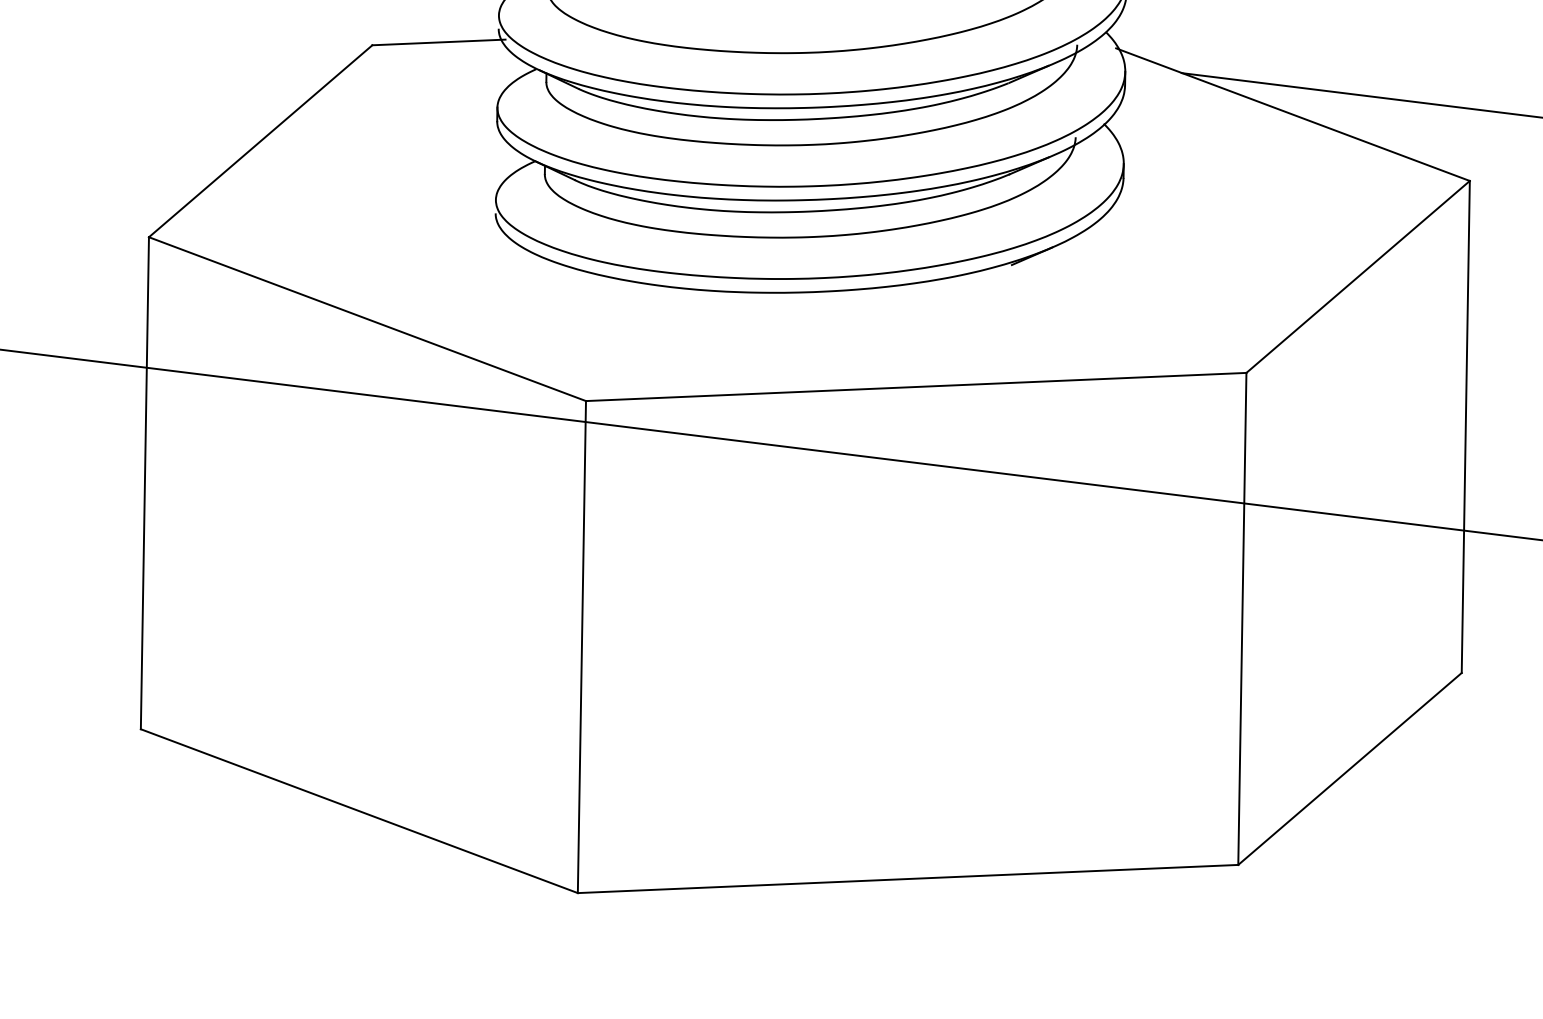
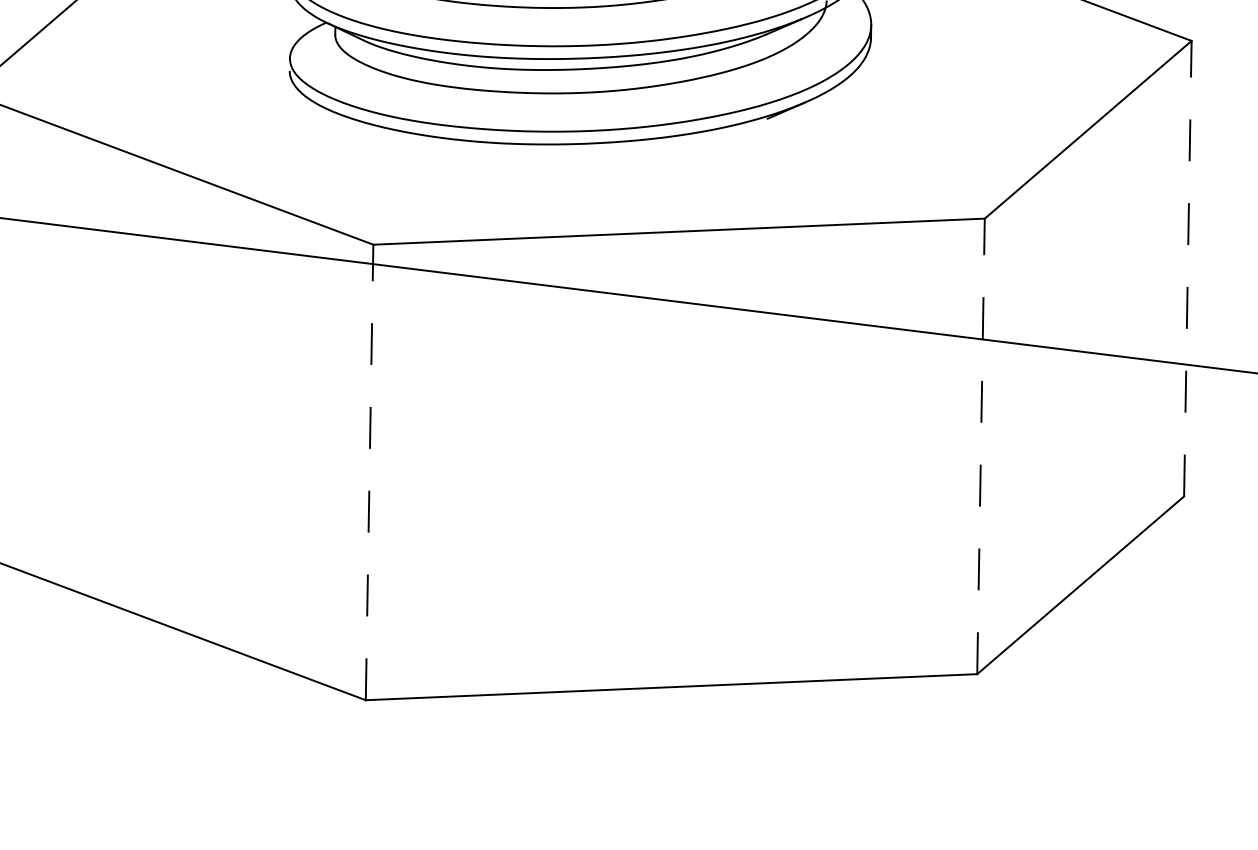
line: (1465, 426) -> (1187, 268), solid -> dashed
line: (1242, 618) -> (981, 446), solid -> dashed
line: (581, 646) -> (369, 471), solid -> dashed

